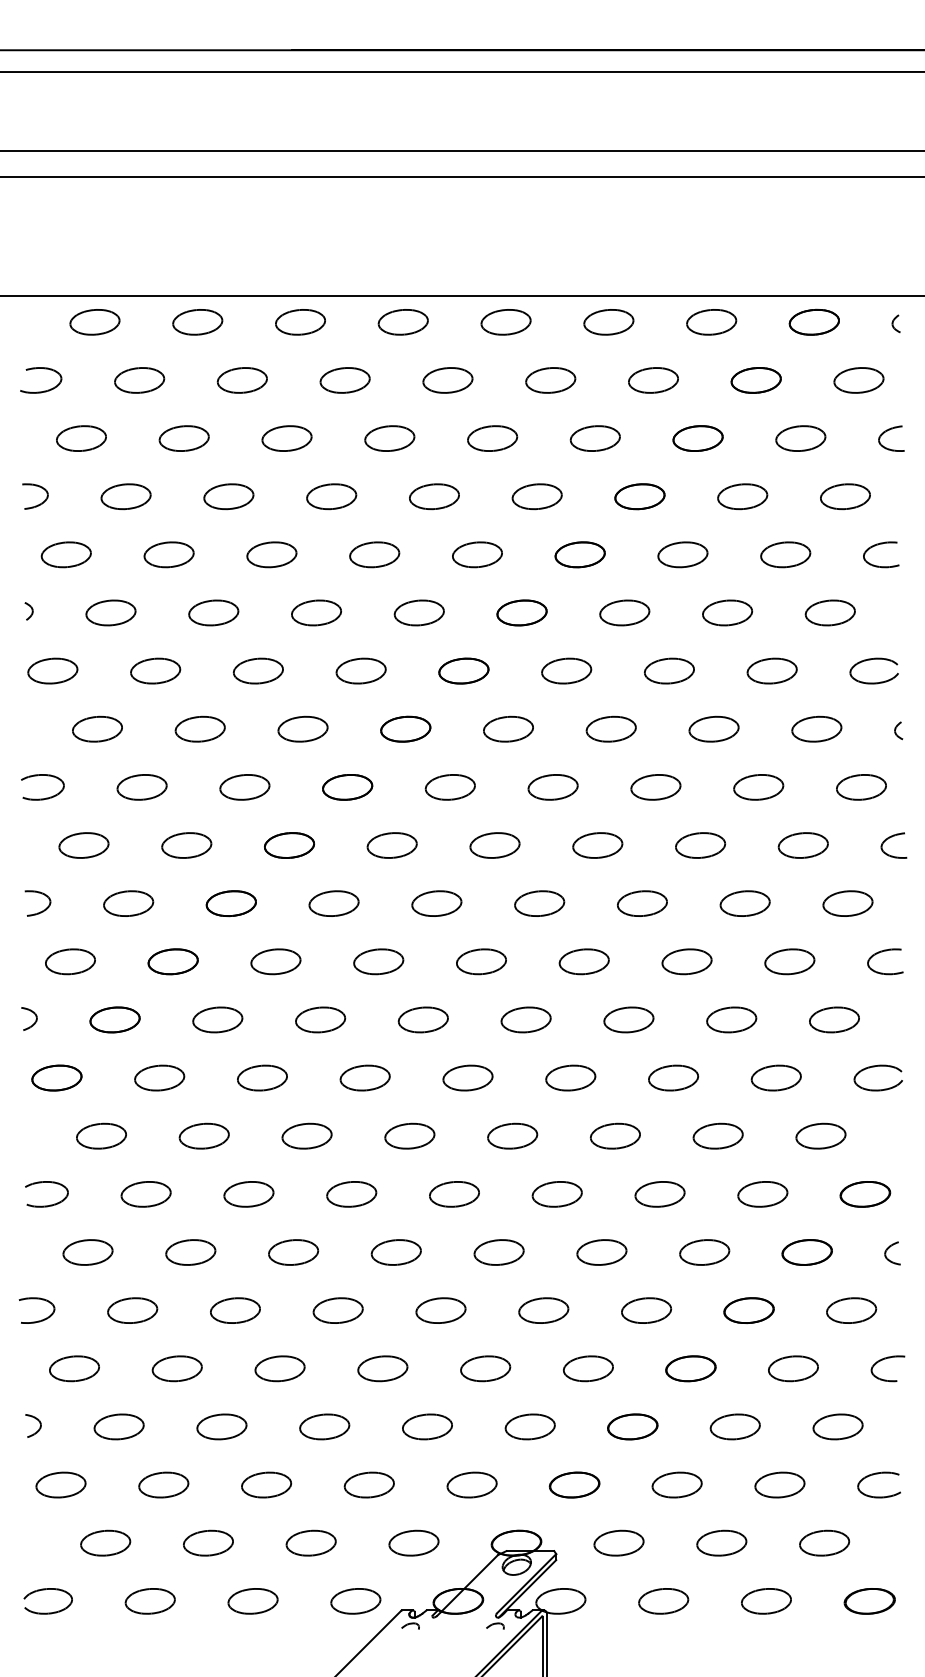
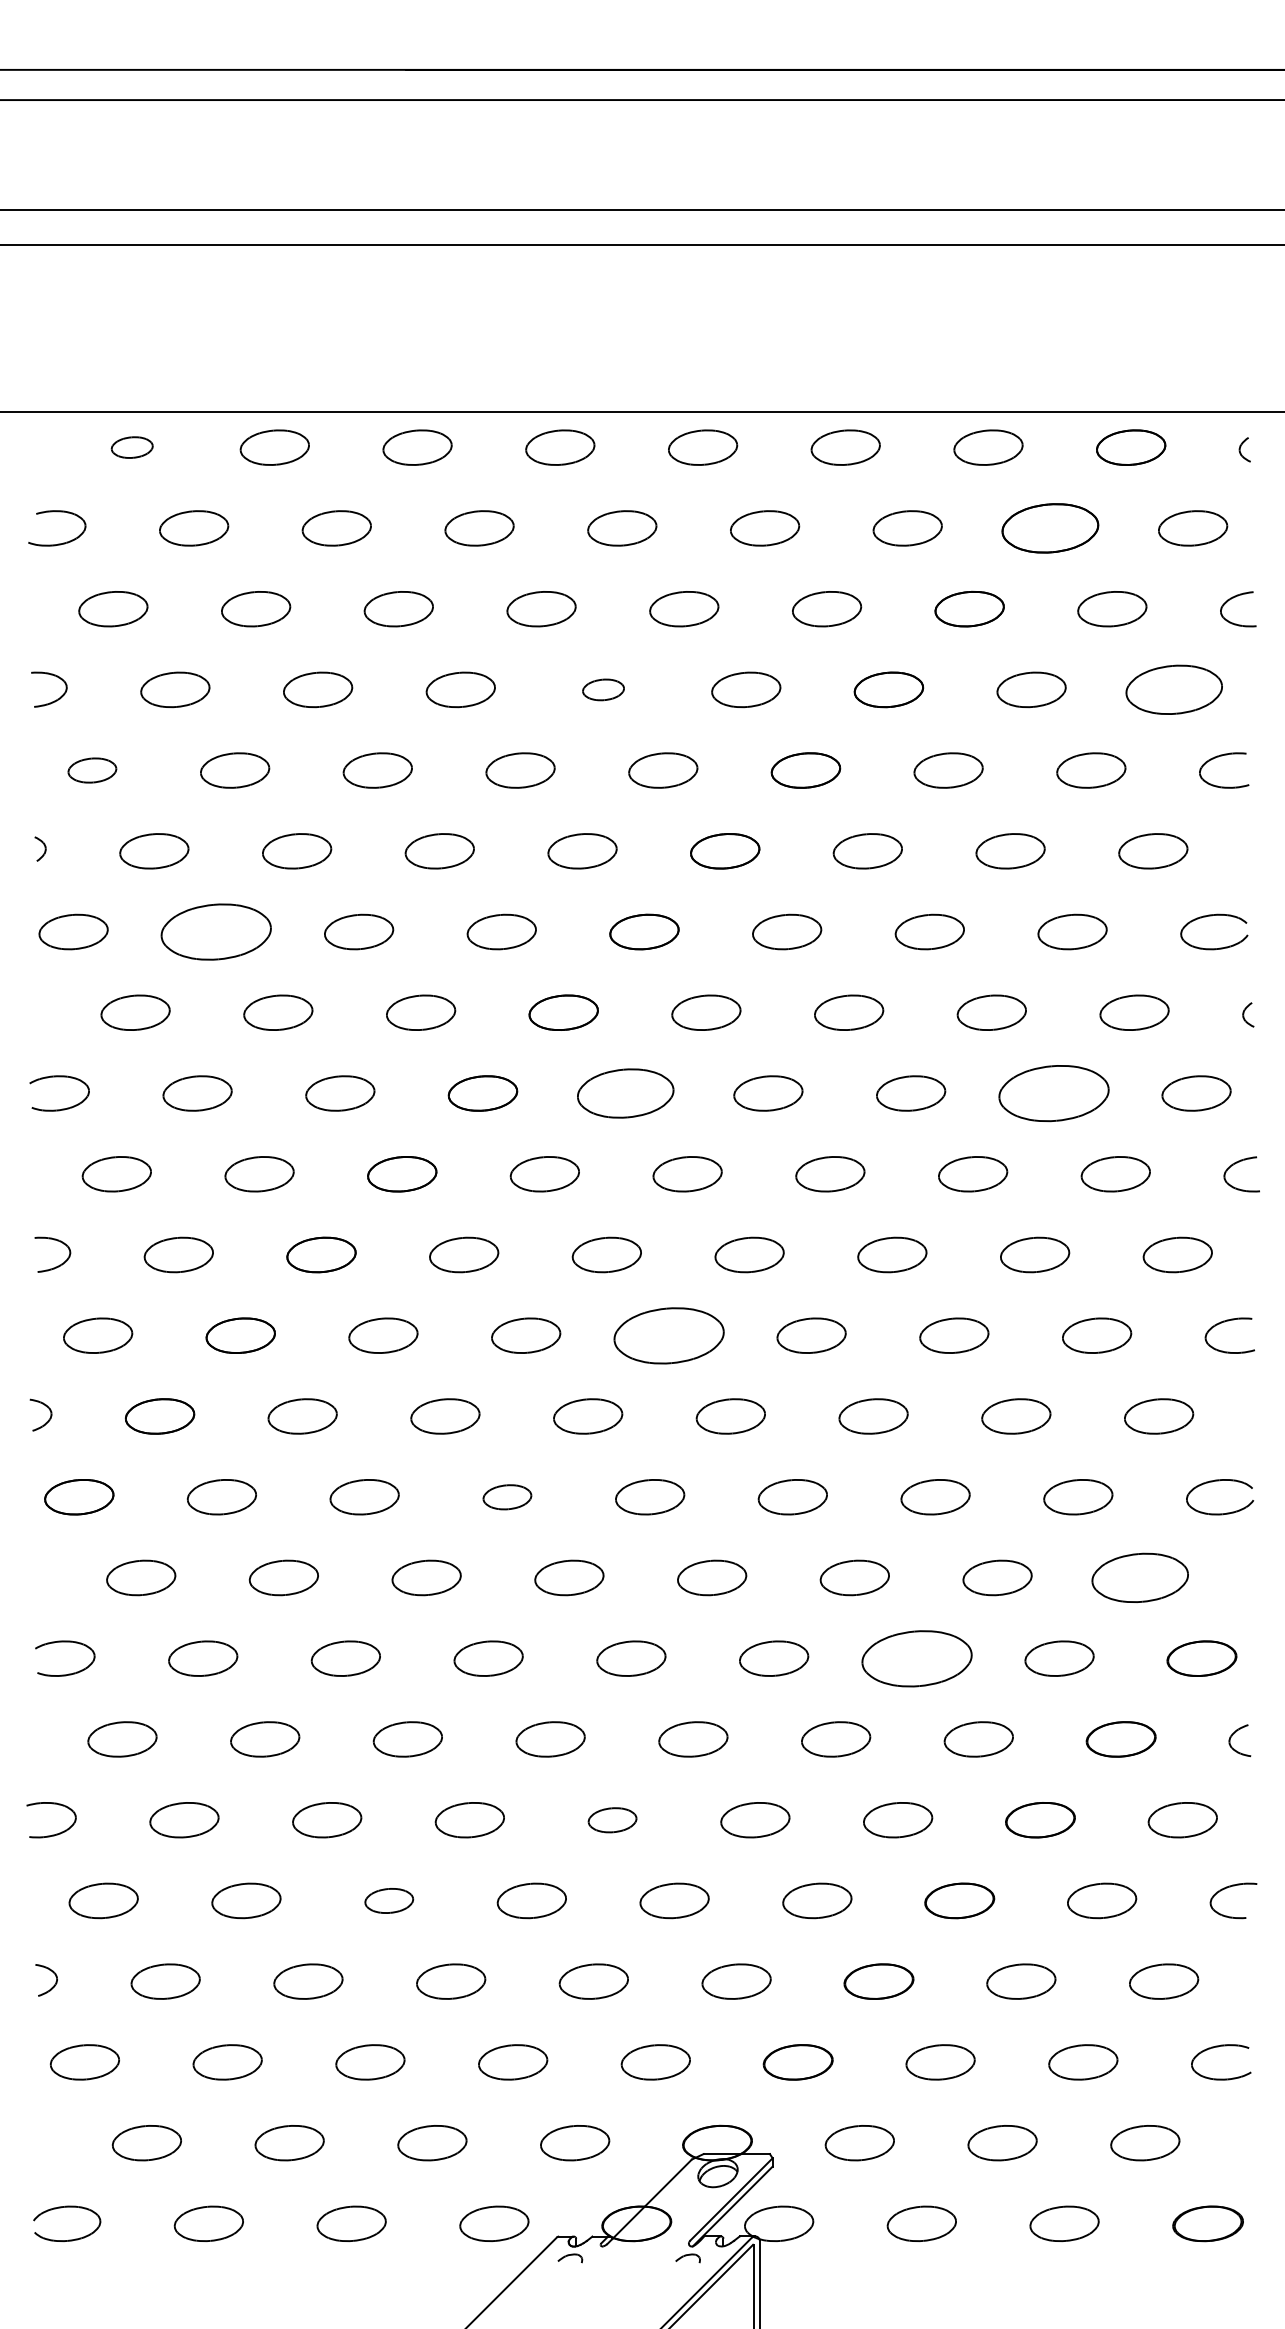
part: (95, 322) -> (132, 447), size x0.6
part: (756, 380) -> (1050, 528), size x1.4
part: (434, 496) -> (603, 689), size x0.6
part: (845, 496) -> (1174, 689), size x1.4
part: (66, 554) -> (92, 770), size x0.7
part: (155, 670) -> (216, 931), size x1.6
part: (450, 787) -> (625, 1093), size x1.4
part: (758, 787) -> (1053, 1093), size x1.6
part: (481, 961) -> (668, 1335), size x1.6
part: (365, 1078) -> (507, 1497), size x0.7
part: (821, 1135) -> (1140, 1577), size x1.4
part: (659, 1194) -> (916, 1658), size x1.6
part: (440, 1310) -> (612, 1820), size x0.7
part: (280, 1368) -> (389, 1900), size x0.7

